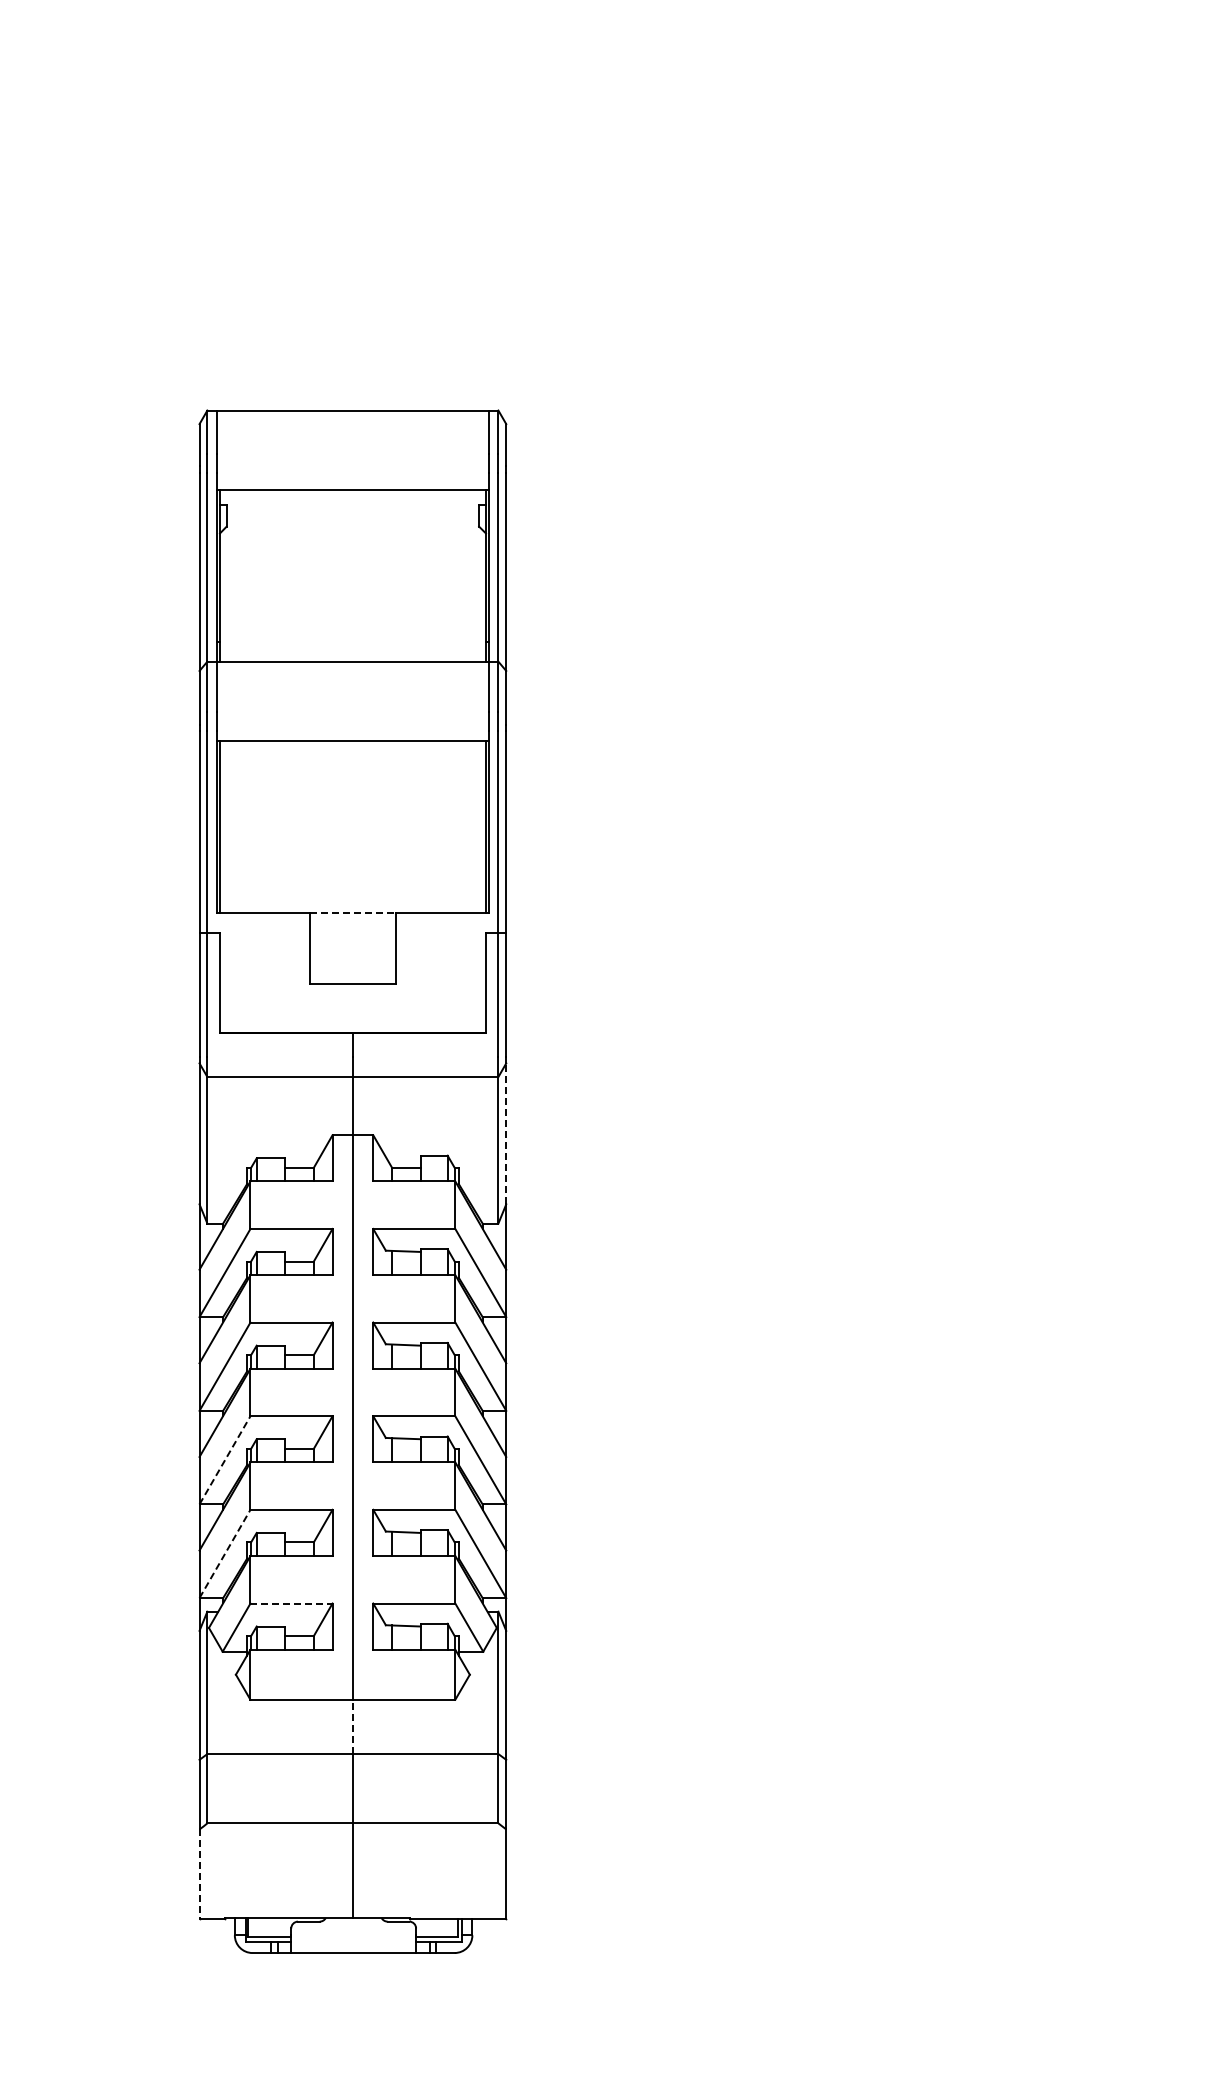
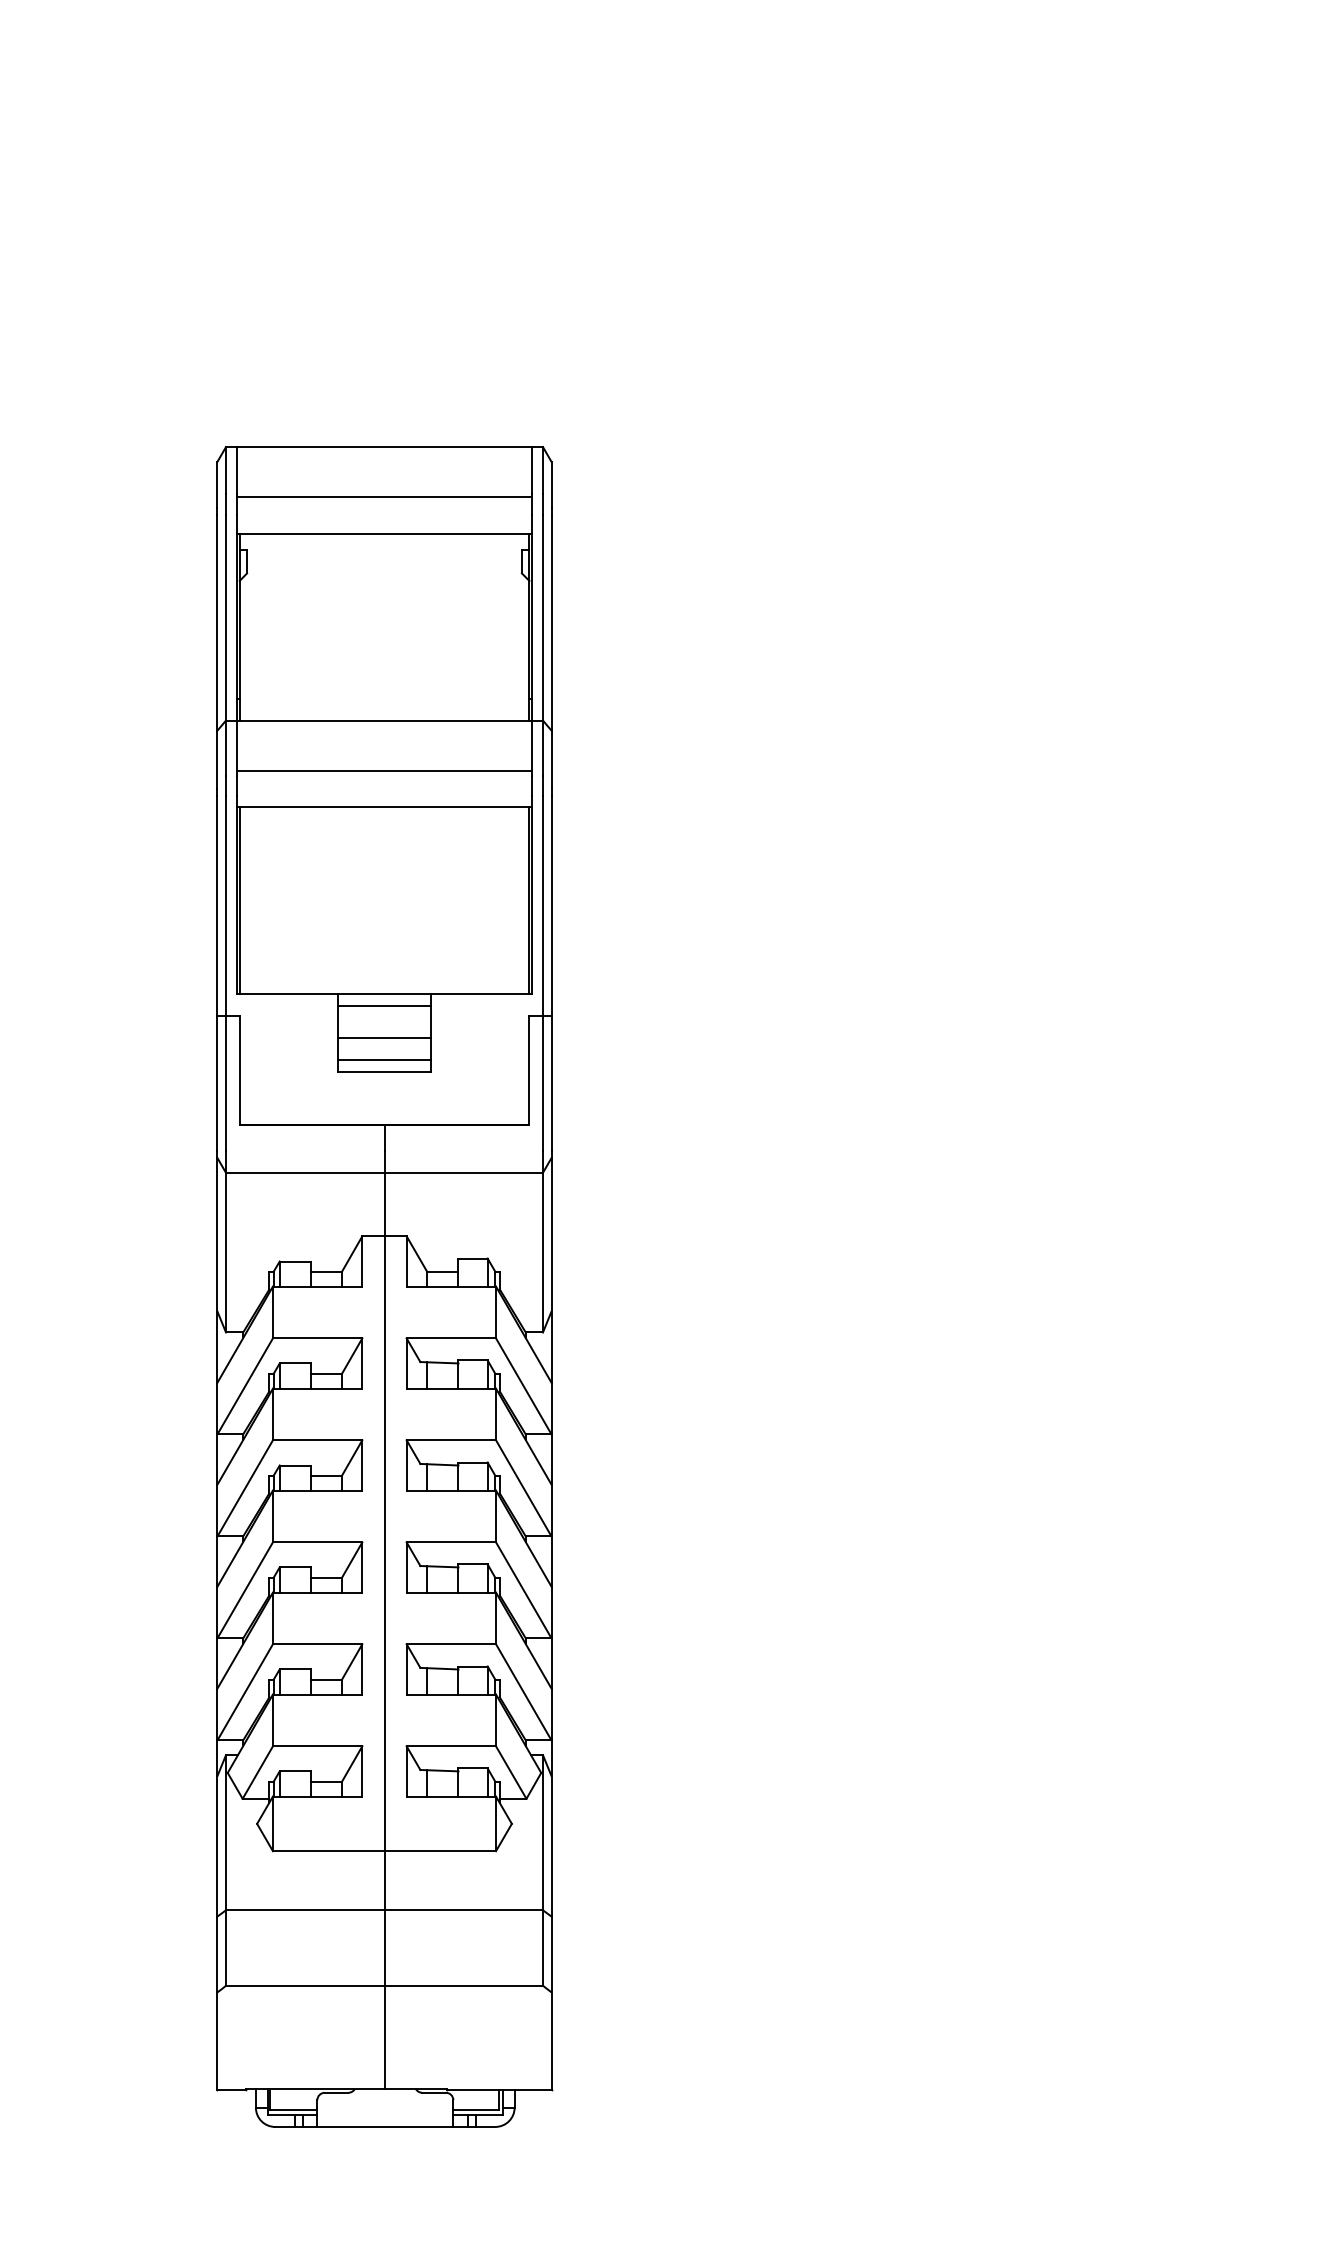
line: (352, 456) -> (384, 497), added
line: (352, 707) -> (384, 770), added
line: (352, 912) -> (384, 993), dashed -> solid
line: (352, 923) -> (384, 1005), added
line: (352, 952) -> (384, 1037), added
line: (352, 973) -> (384, 1060), added
line: (506, 1133) -> (551, 1234), dashed -> solid
line: (225, 1460) -> (245, 1590), dashed -> solid
line: (225, 1553) -> (245, 1691), dashed -> solid
line: (292, 1603) -> (318, 1746), dashed -> solid
line: (352, 1726) -> (384, 1880), dashed -> solid
line: (199, 1874) -> (217, 2041), dashed -> solid

